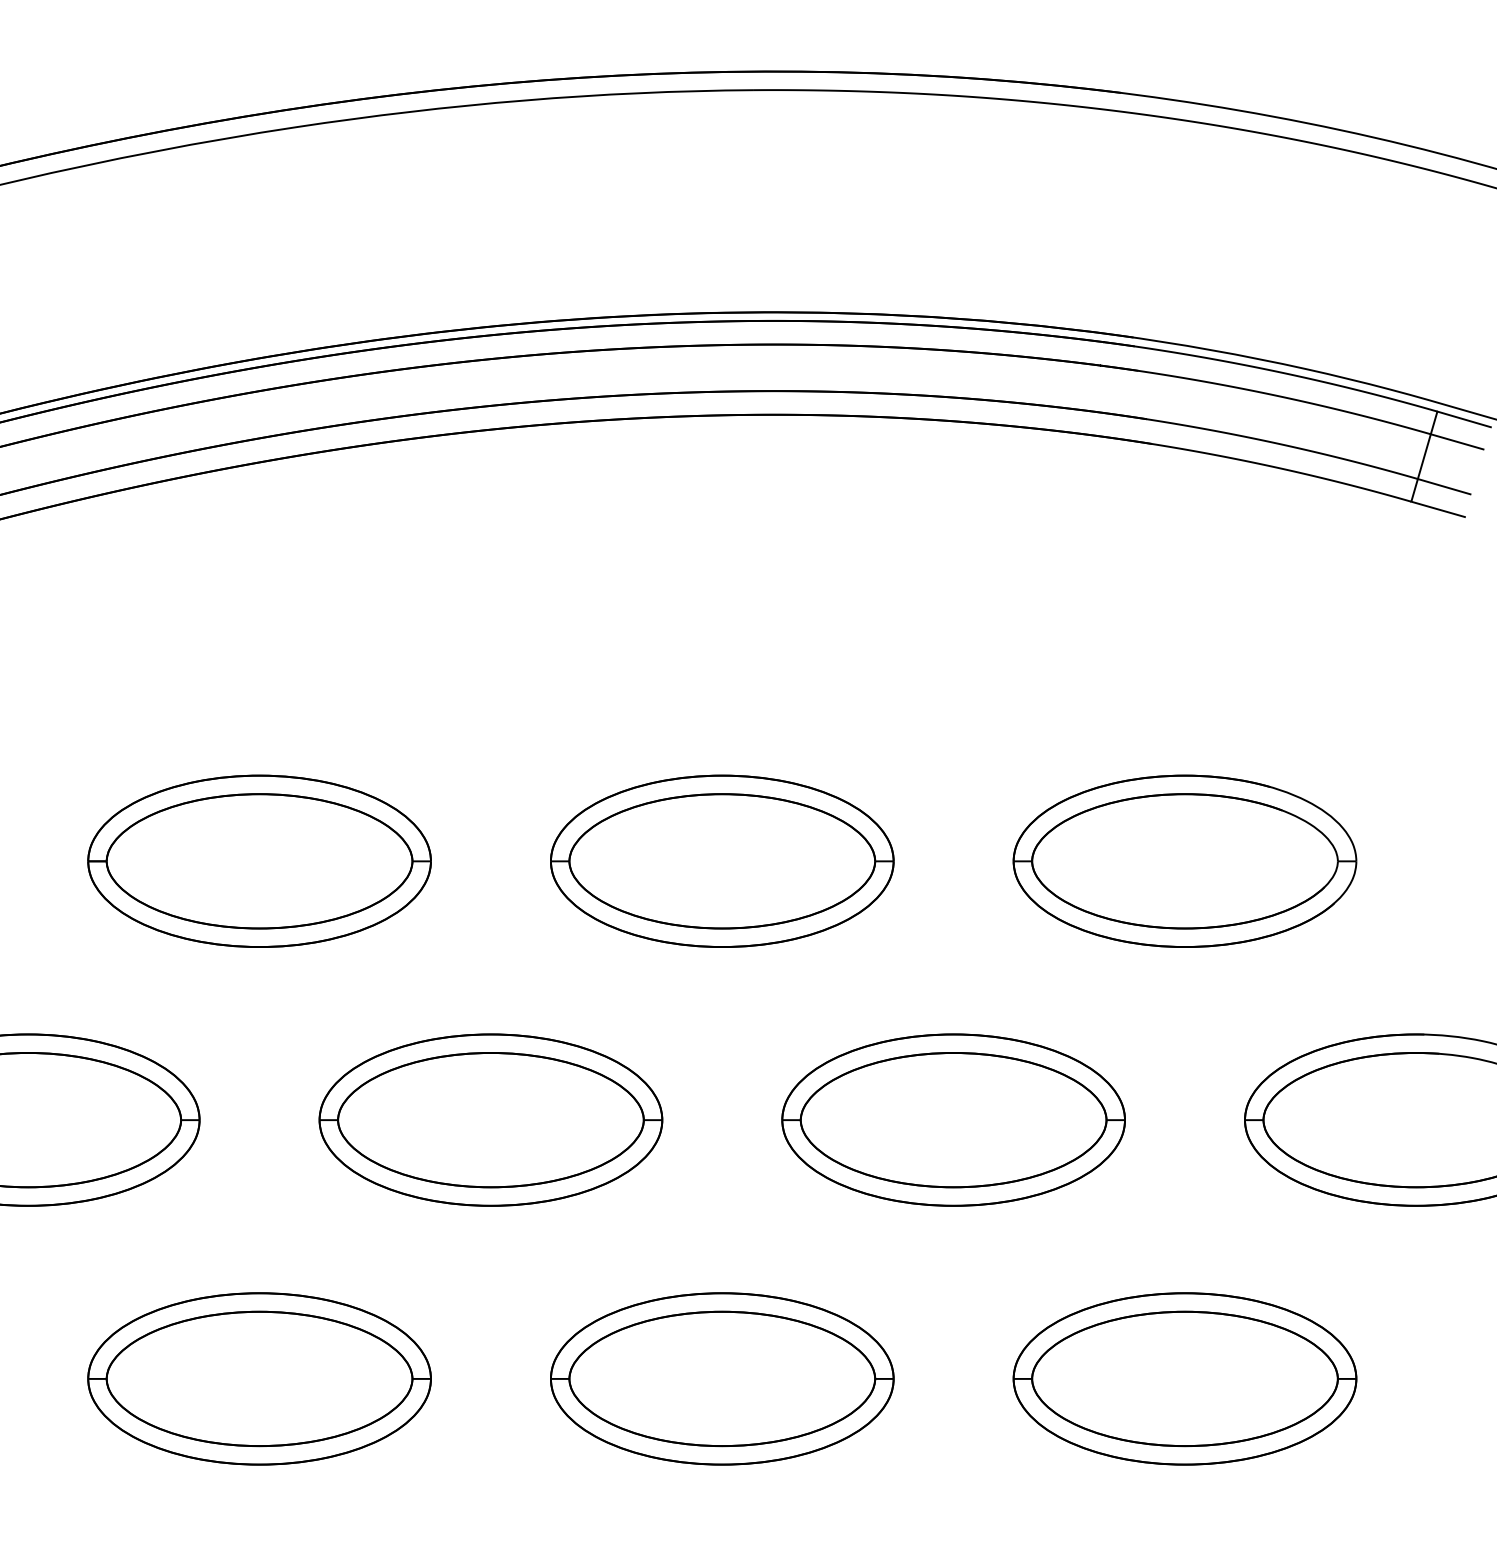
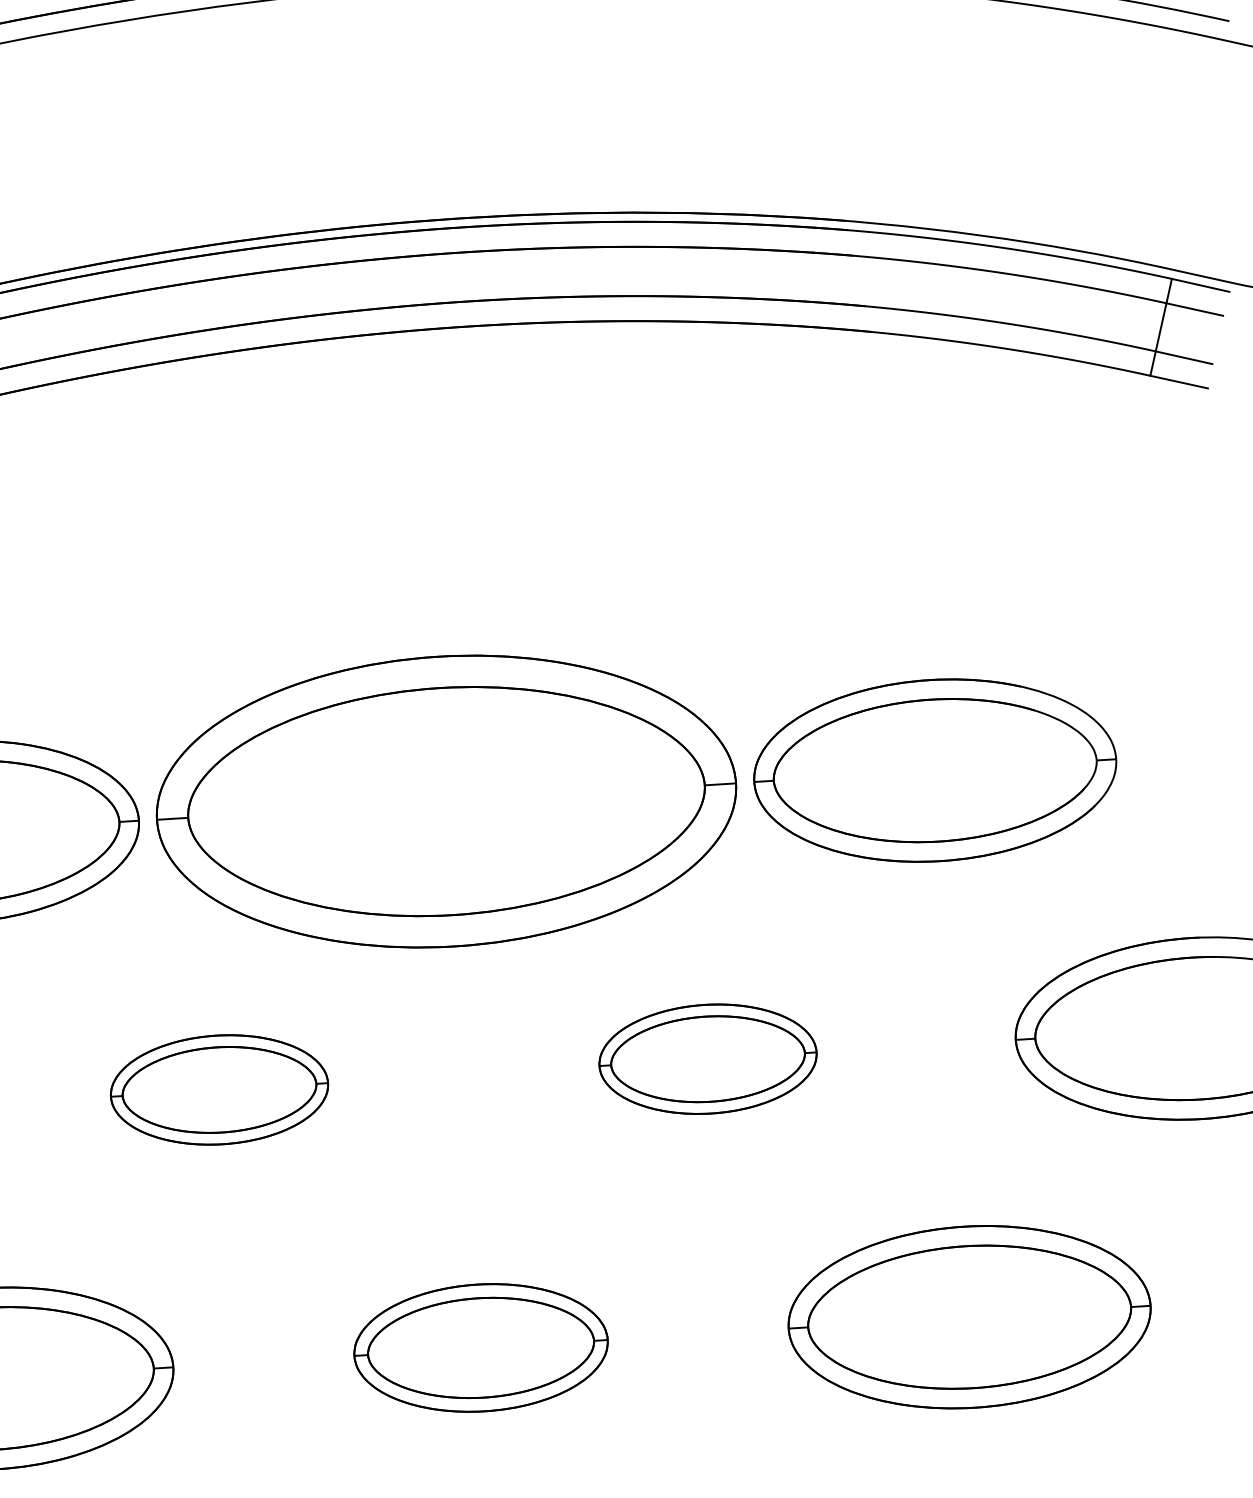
part: (722, 860) -> (446, 800), size x1.6
part: (490, 1119) -> (218, 1089), size x0.6
part: (953, 1119) -> (707, 1058), size x0.6
part: (722, 1378) -> (481, 1347), size x0.7

